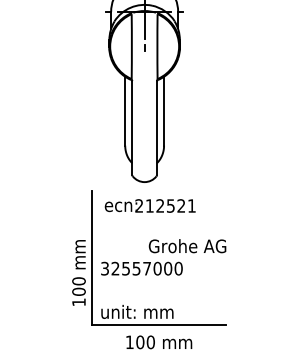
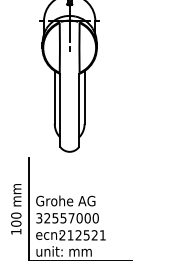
text: (149, 205) -> (70, 234), moved
text: (187, 246) -> (65, 201), moved
text: (78, 272) -> (15, 208), moved

